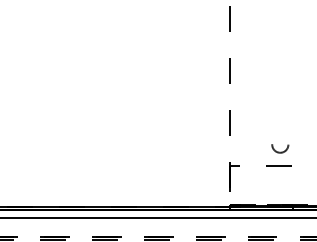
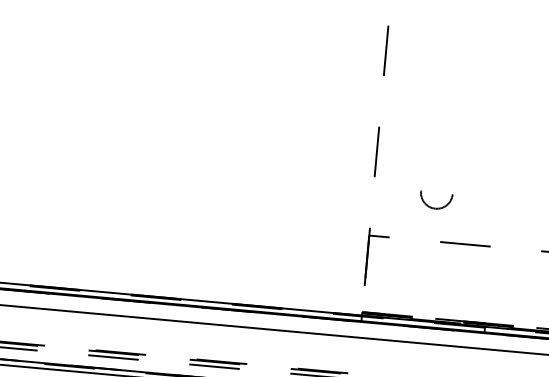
circle: (280, 148) -> (436, 200), moved

